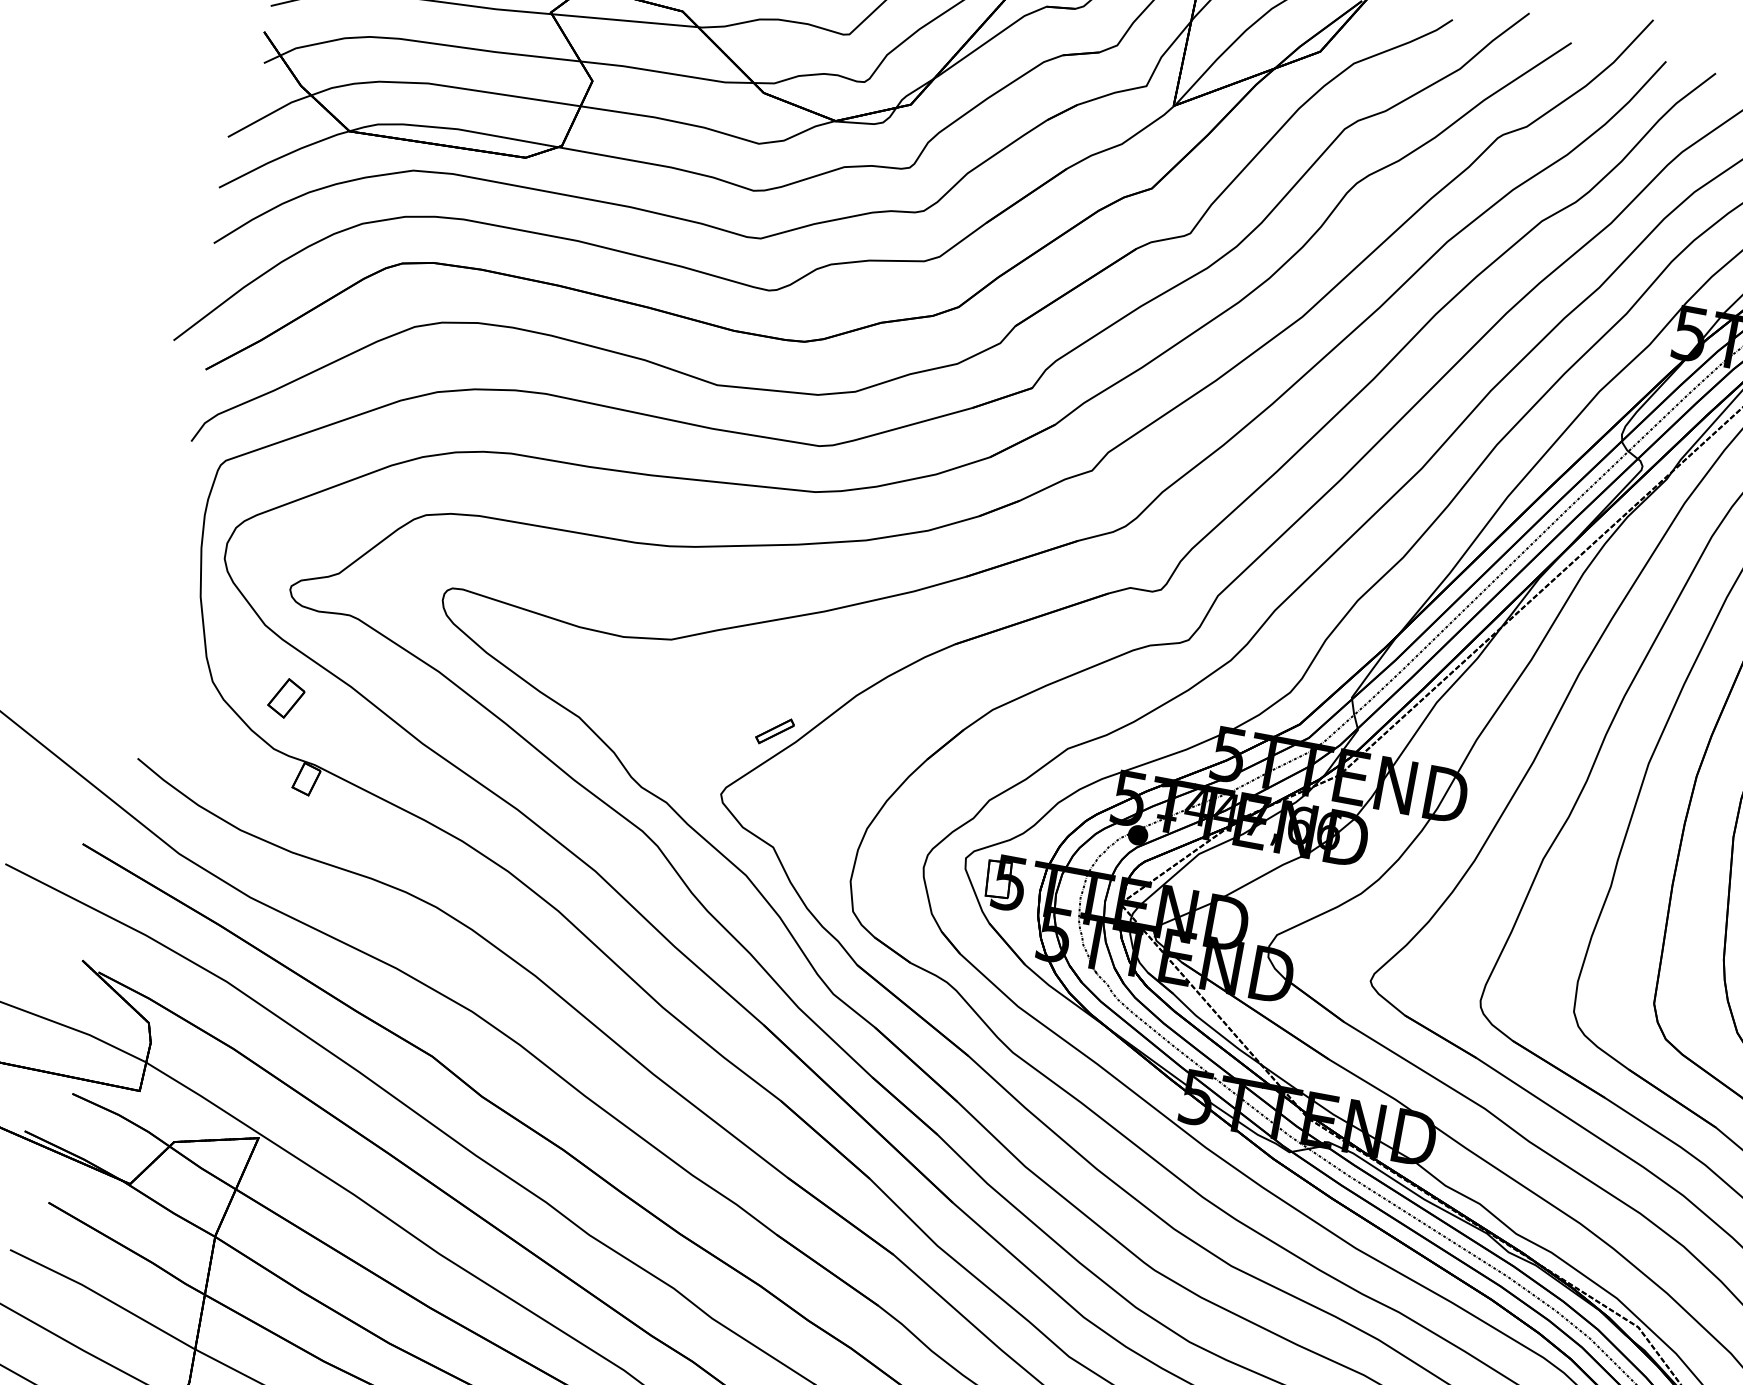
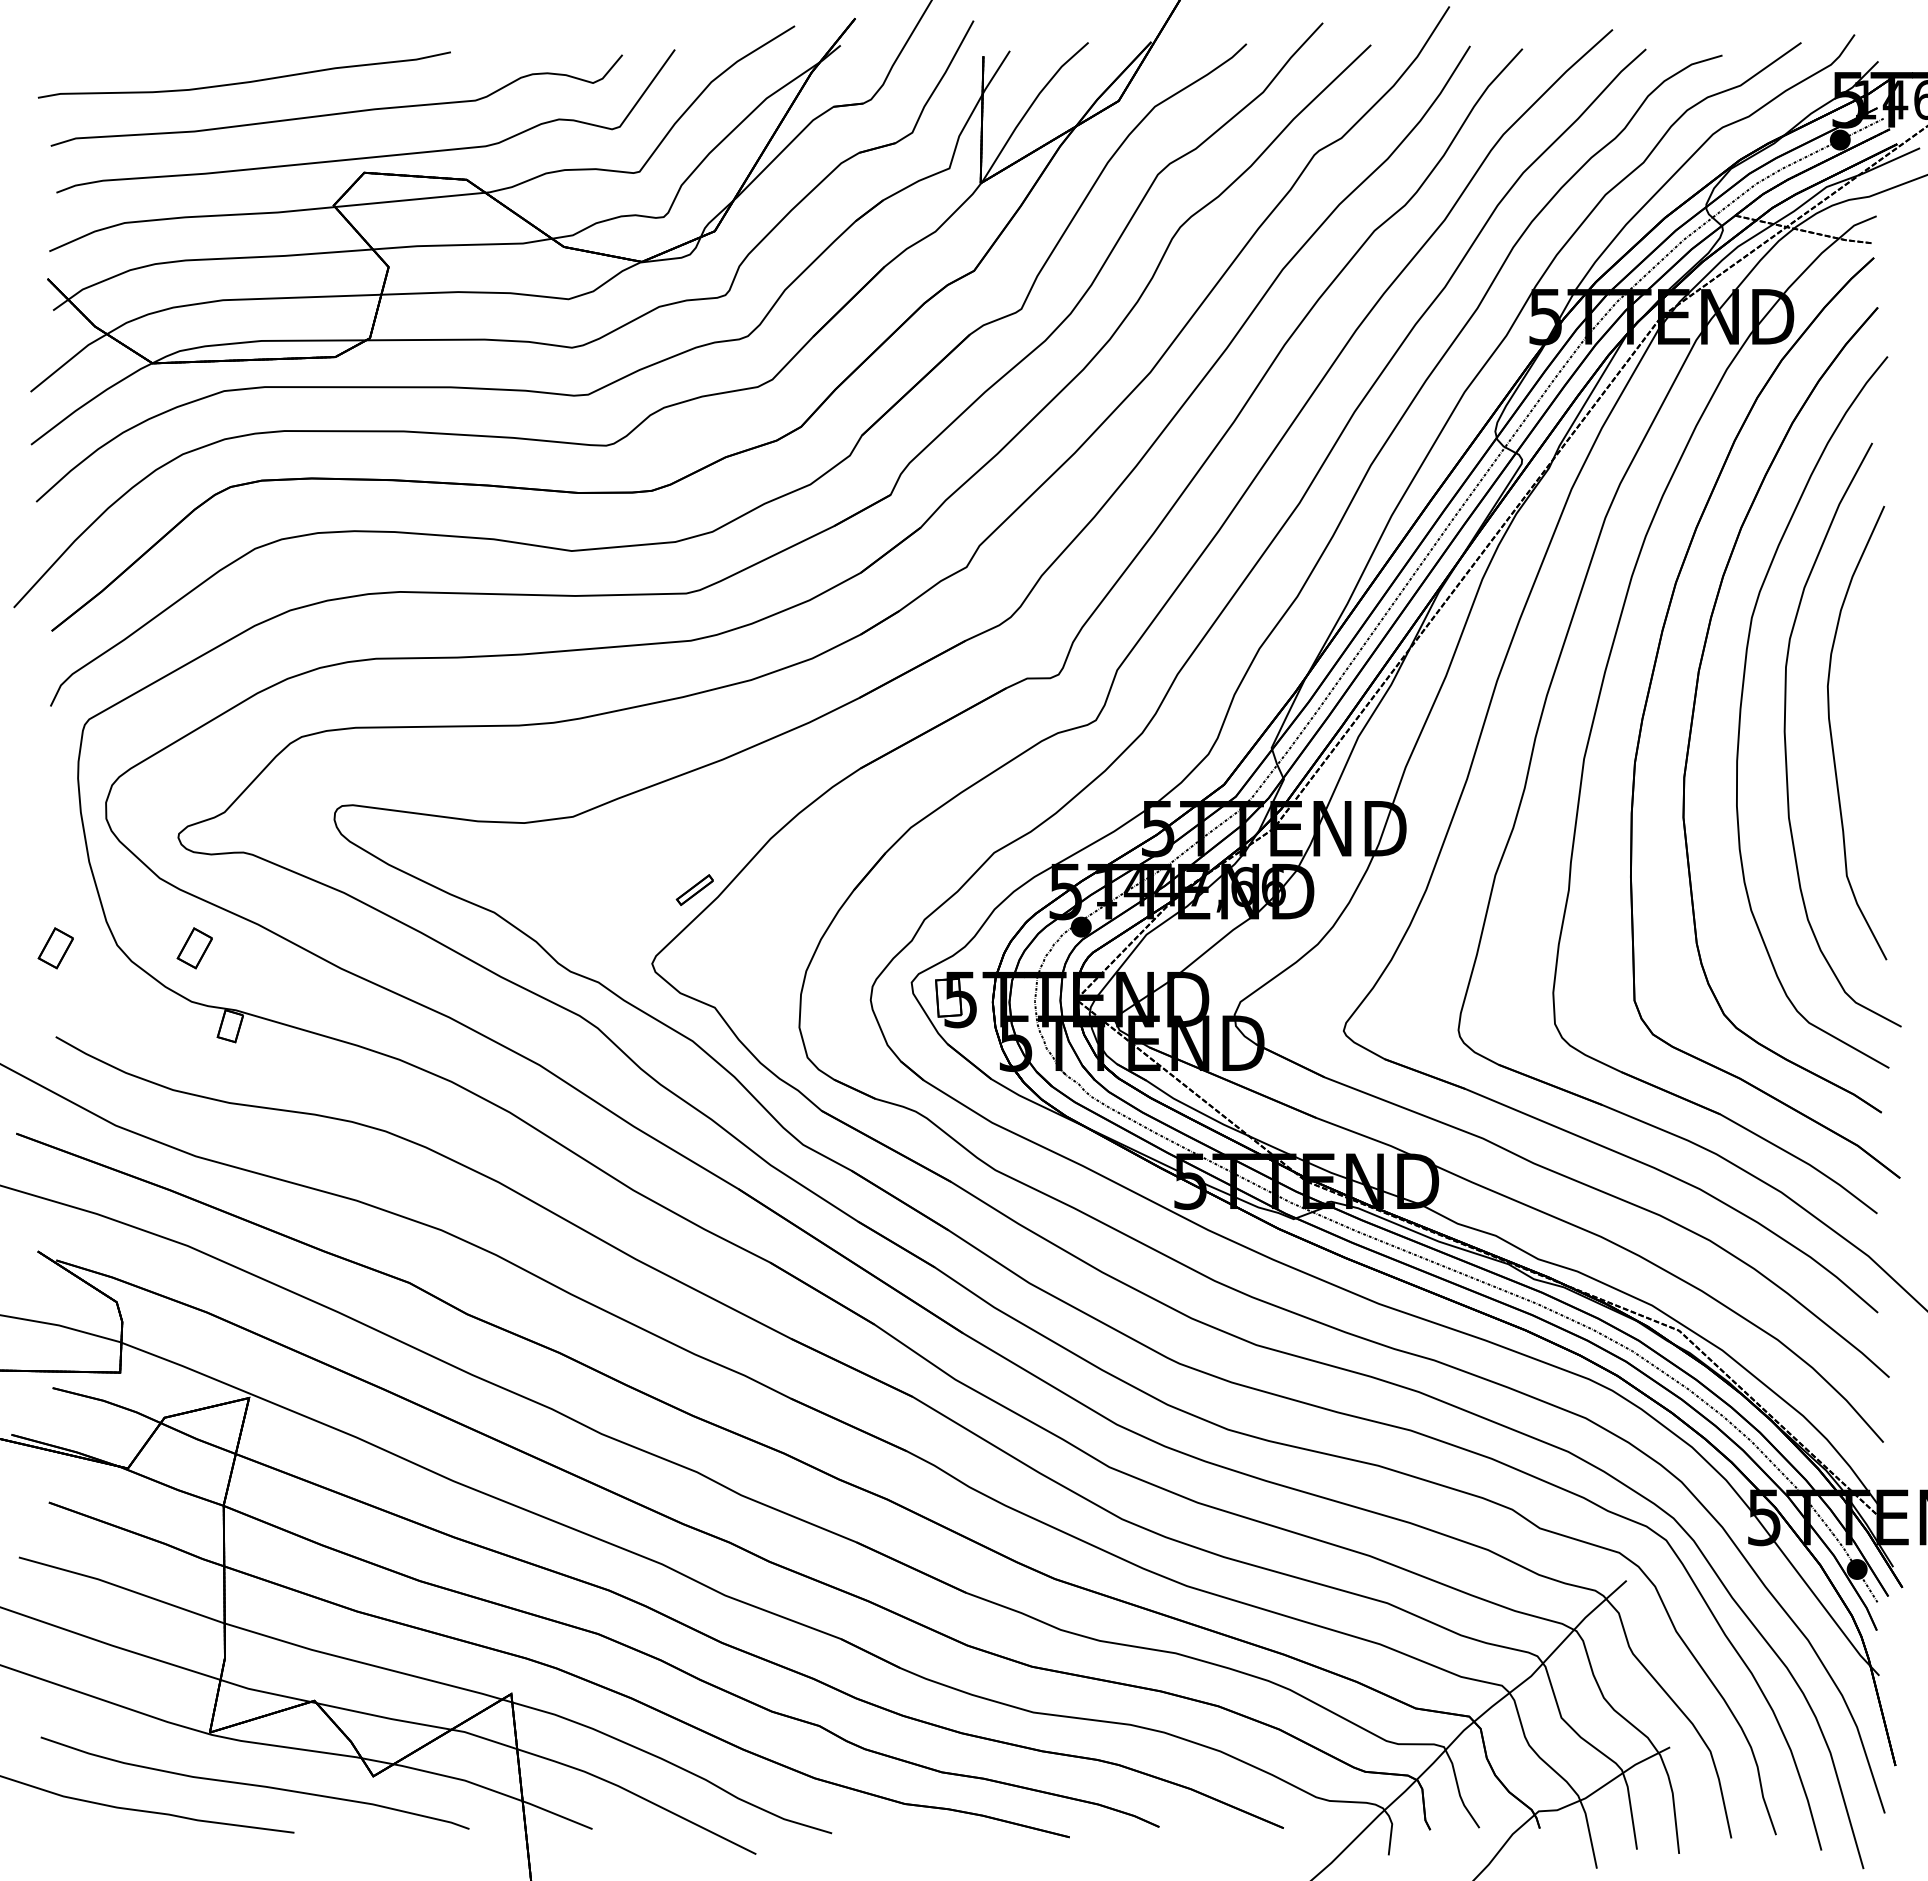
part: (153, 673) -> (55, 948), added

